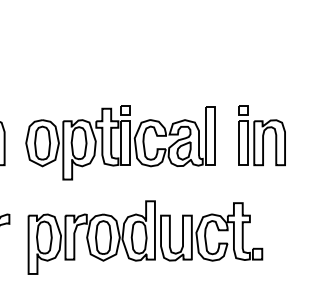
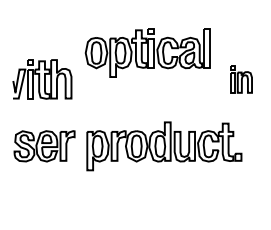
part: (262, 136) -> (241, 79), size x0.7
part: (119, 142) -> (147, 52), moved

